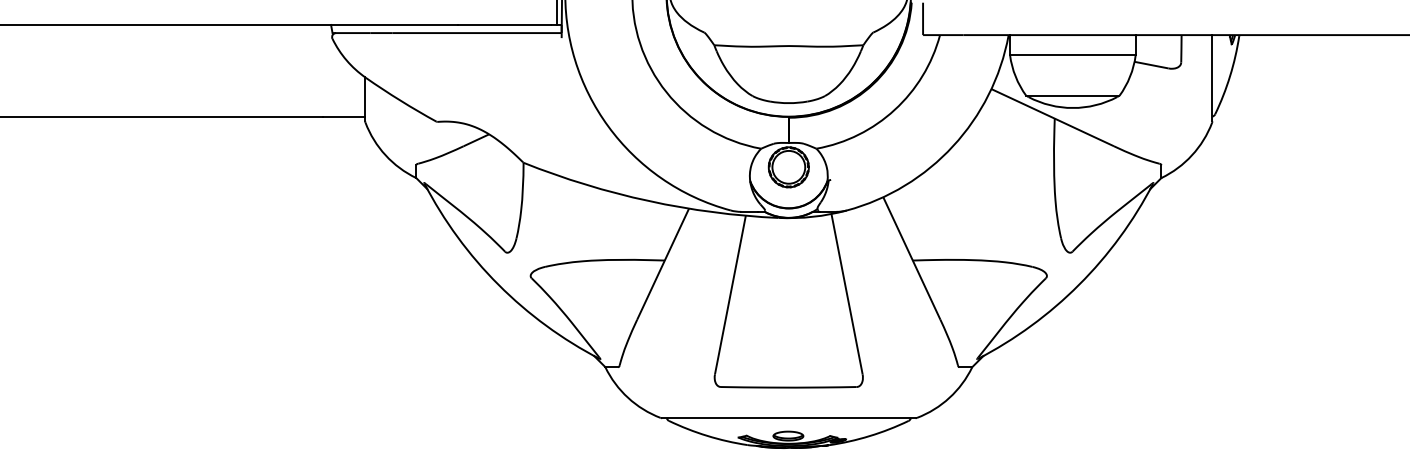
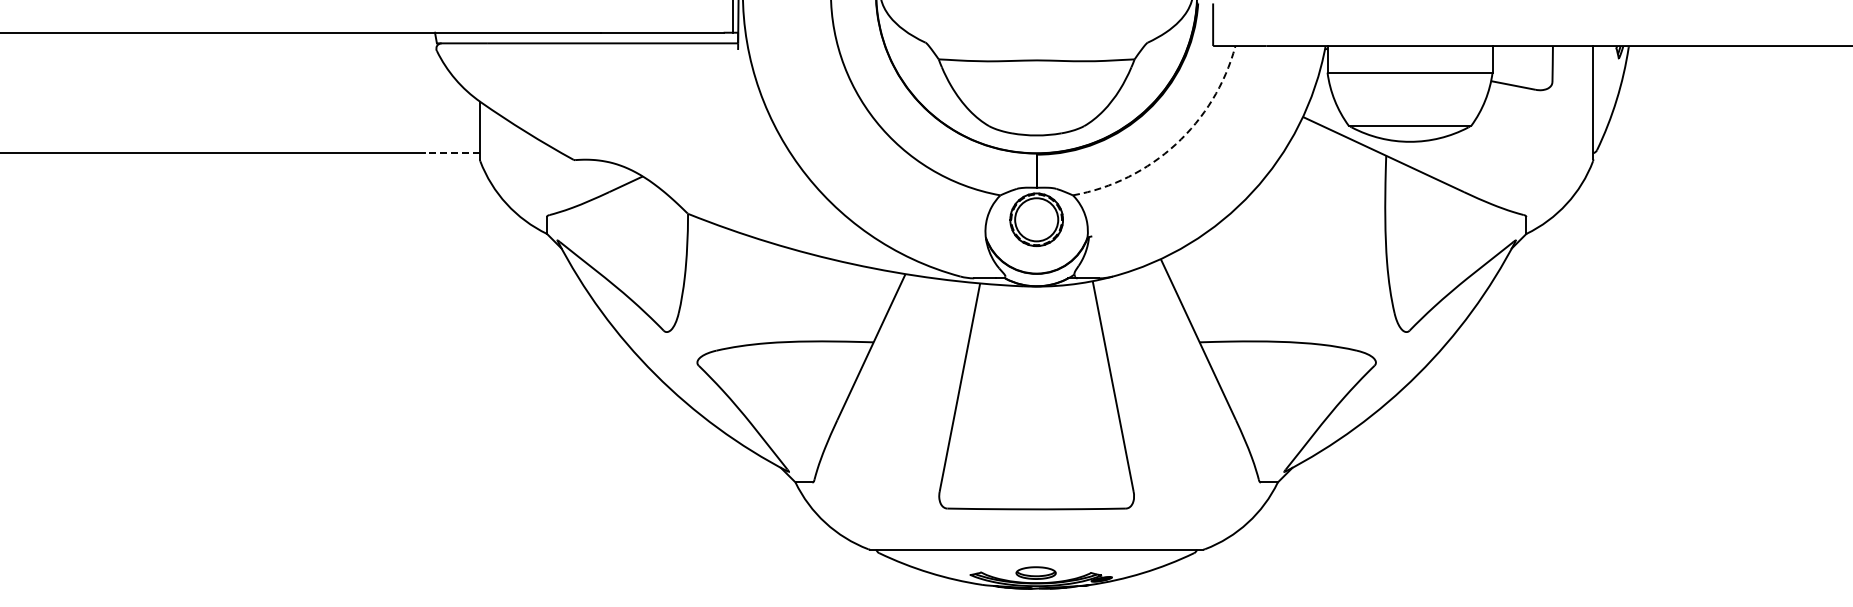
arc: (894, 110) -> (1175, 144), solid -> dashed
line: (344, 116) -> (452, 153), solid -> dashed

